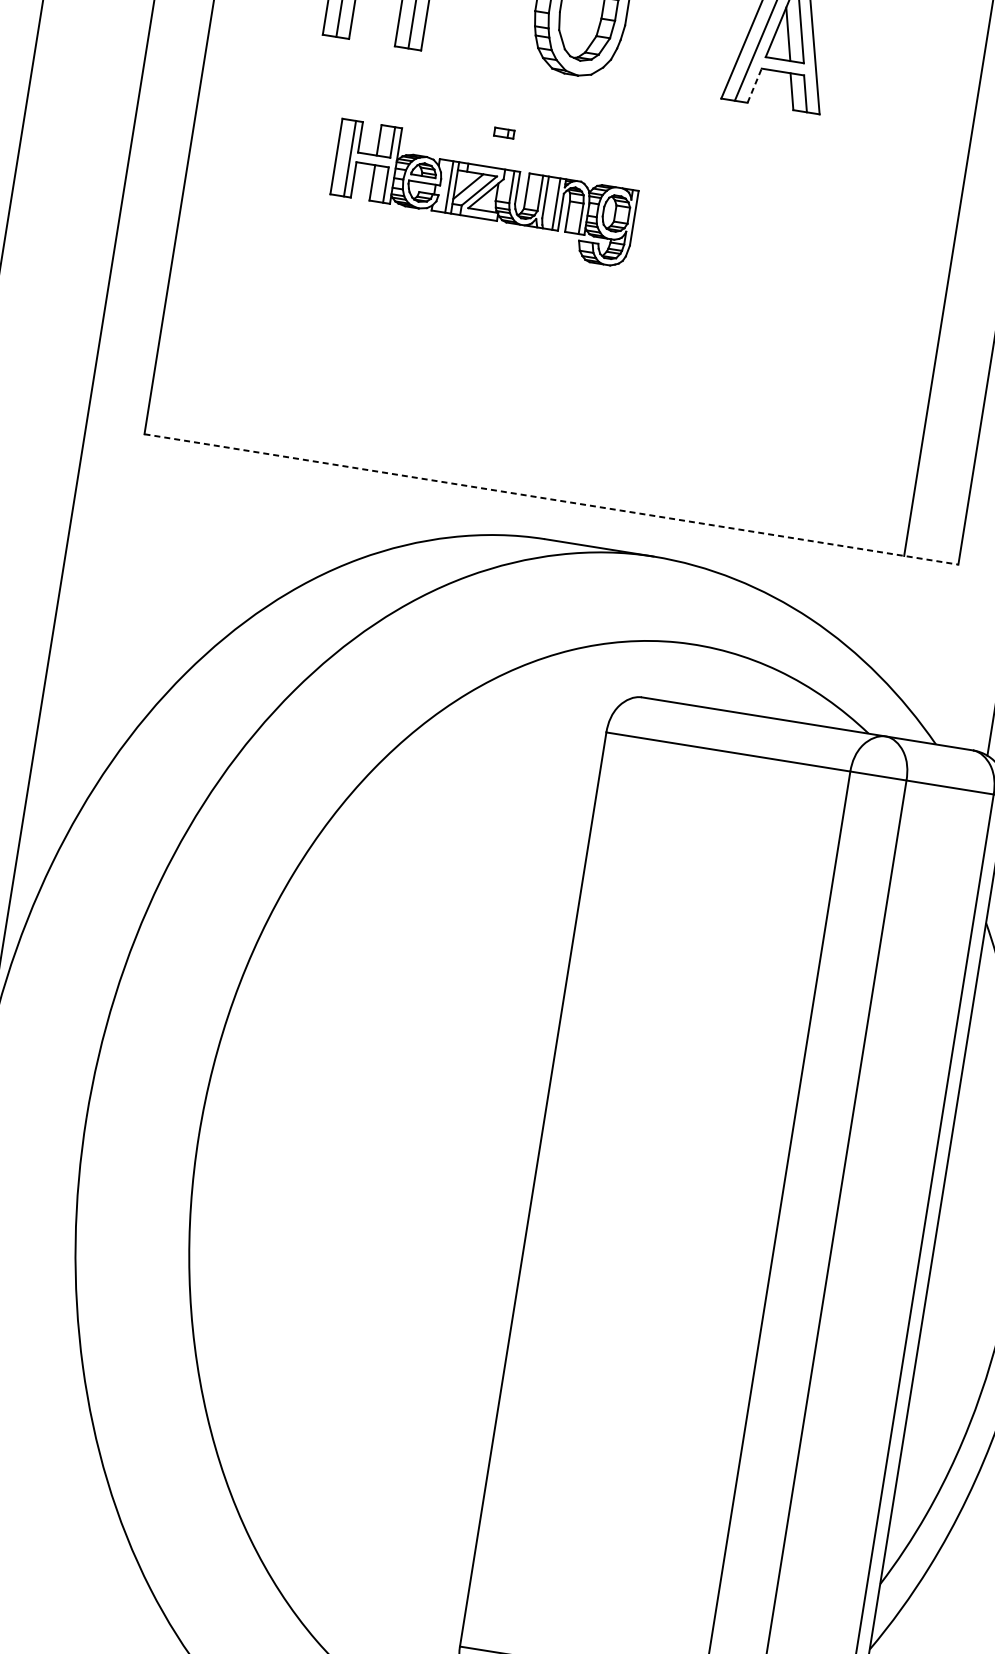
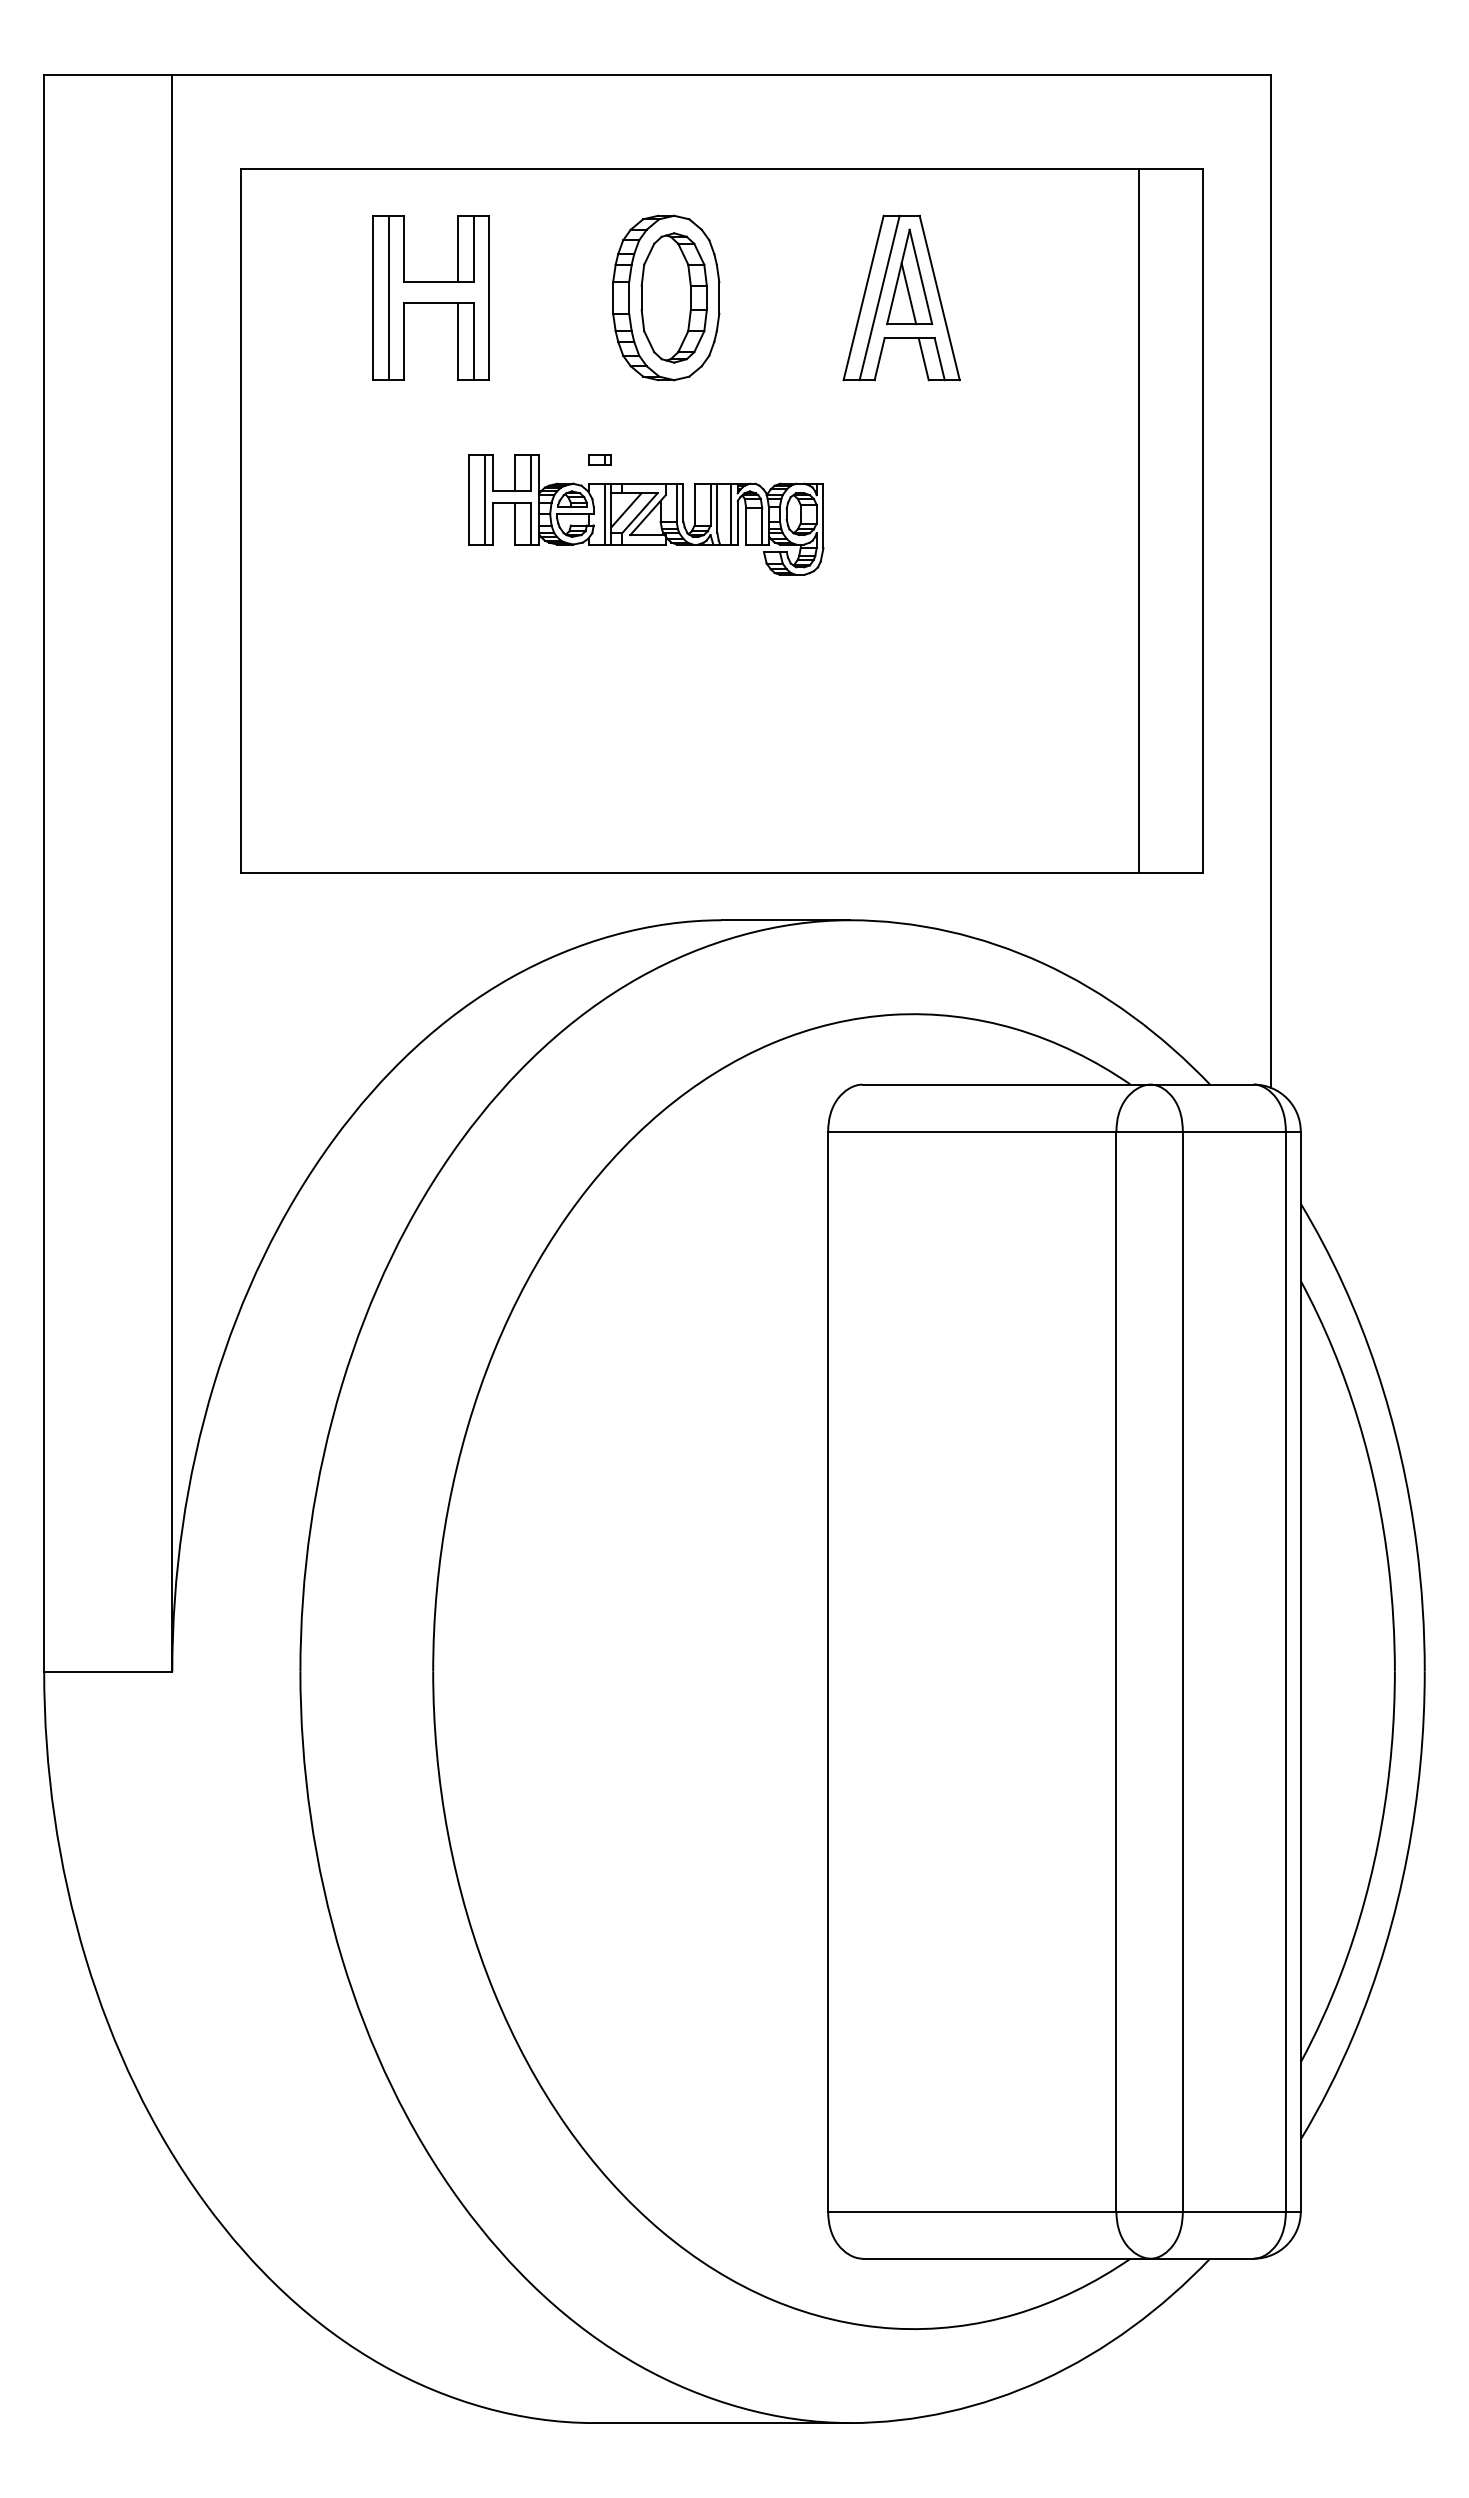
line: (754, 85) -> (879, 359), dashed -> solid
part: (484, 192) -> (646, 514), moved
line: (551, 499) -> (721, 873), dashed -> solid

